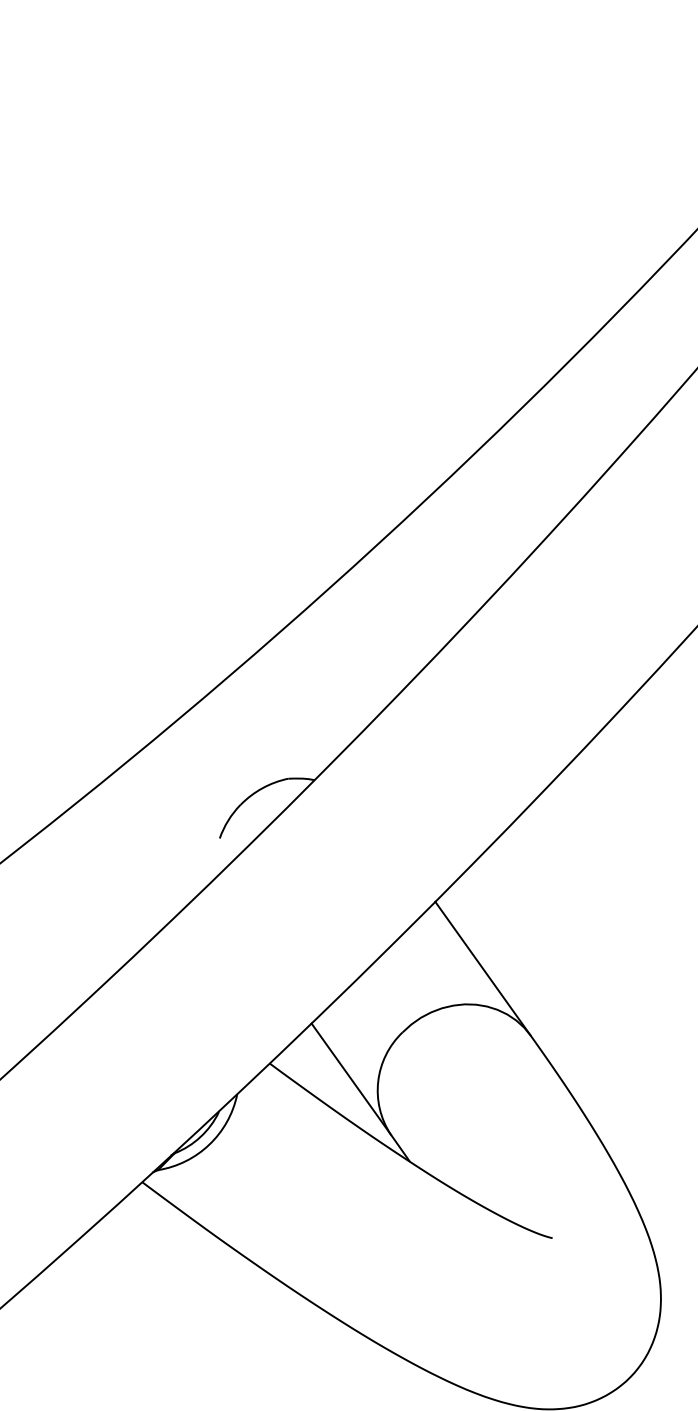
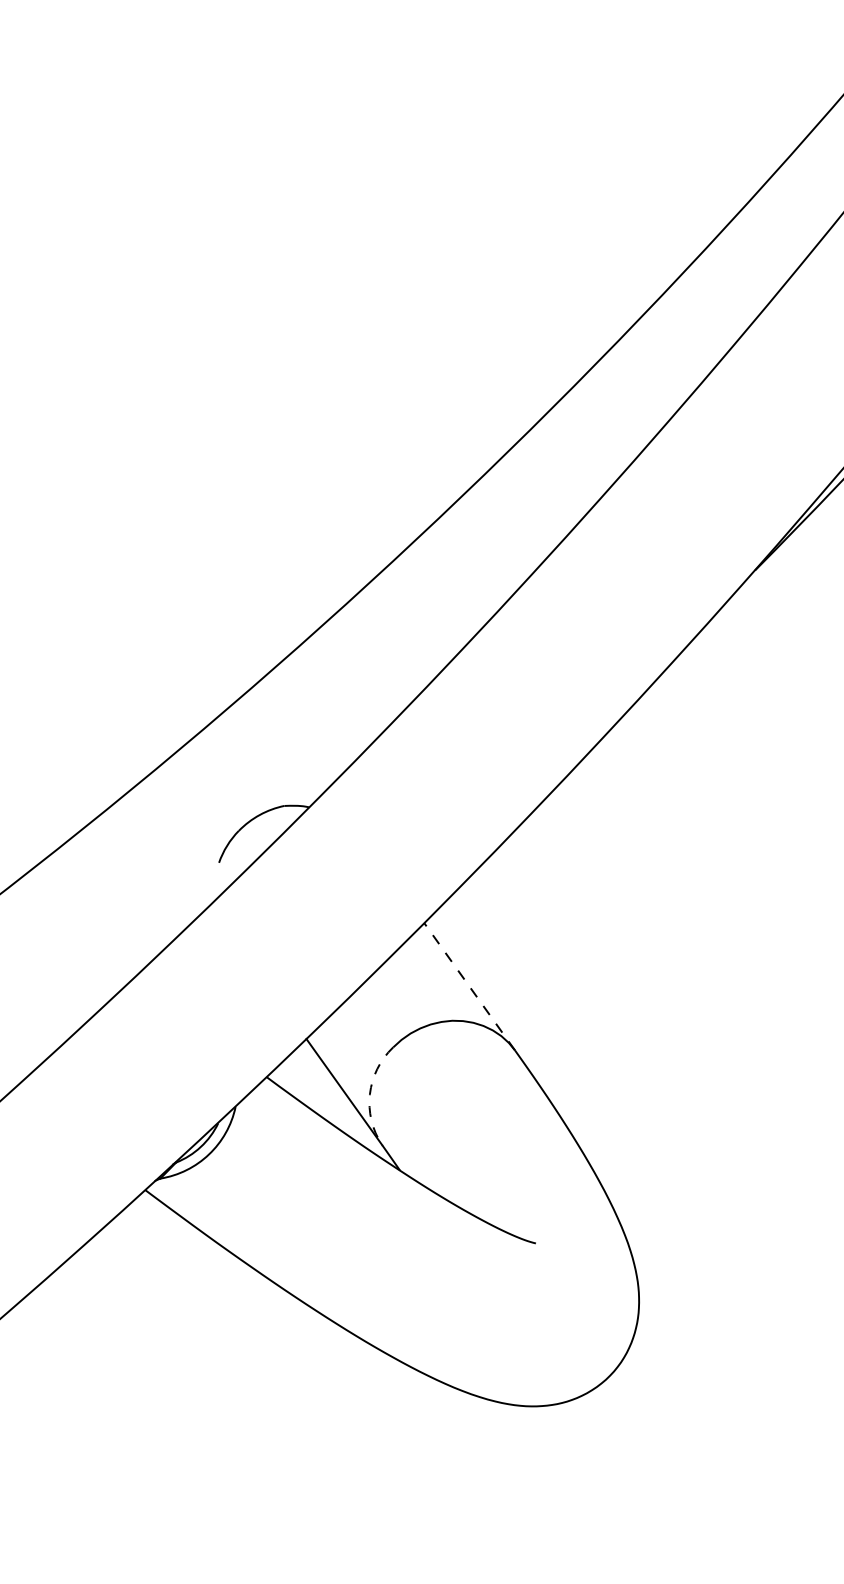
line: (482, 968) -> (469, 986), solid -> dashed
arc: (377, 1081) -> (369, 1094), solid -> dashed

